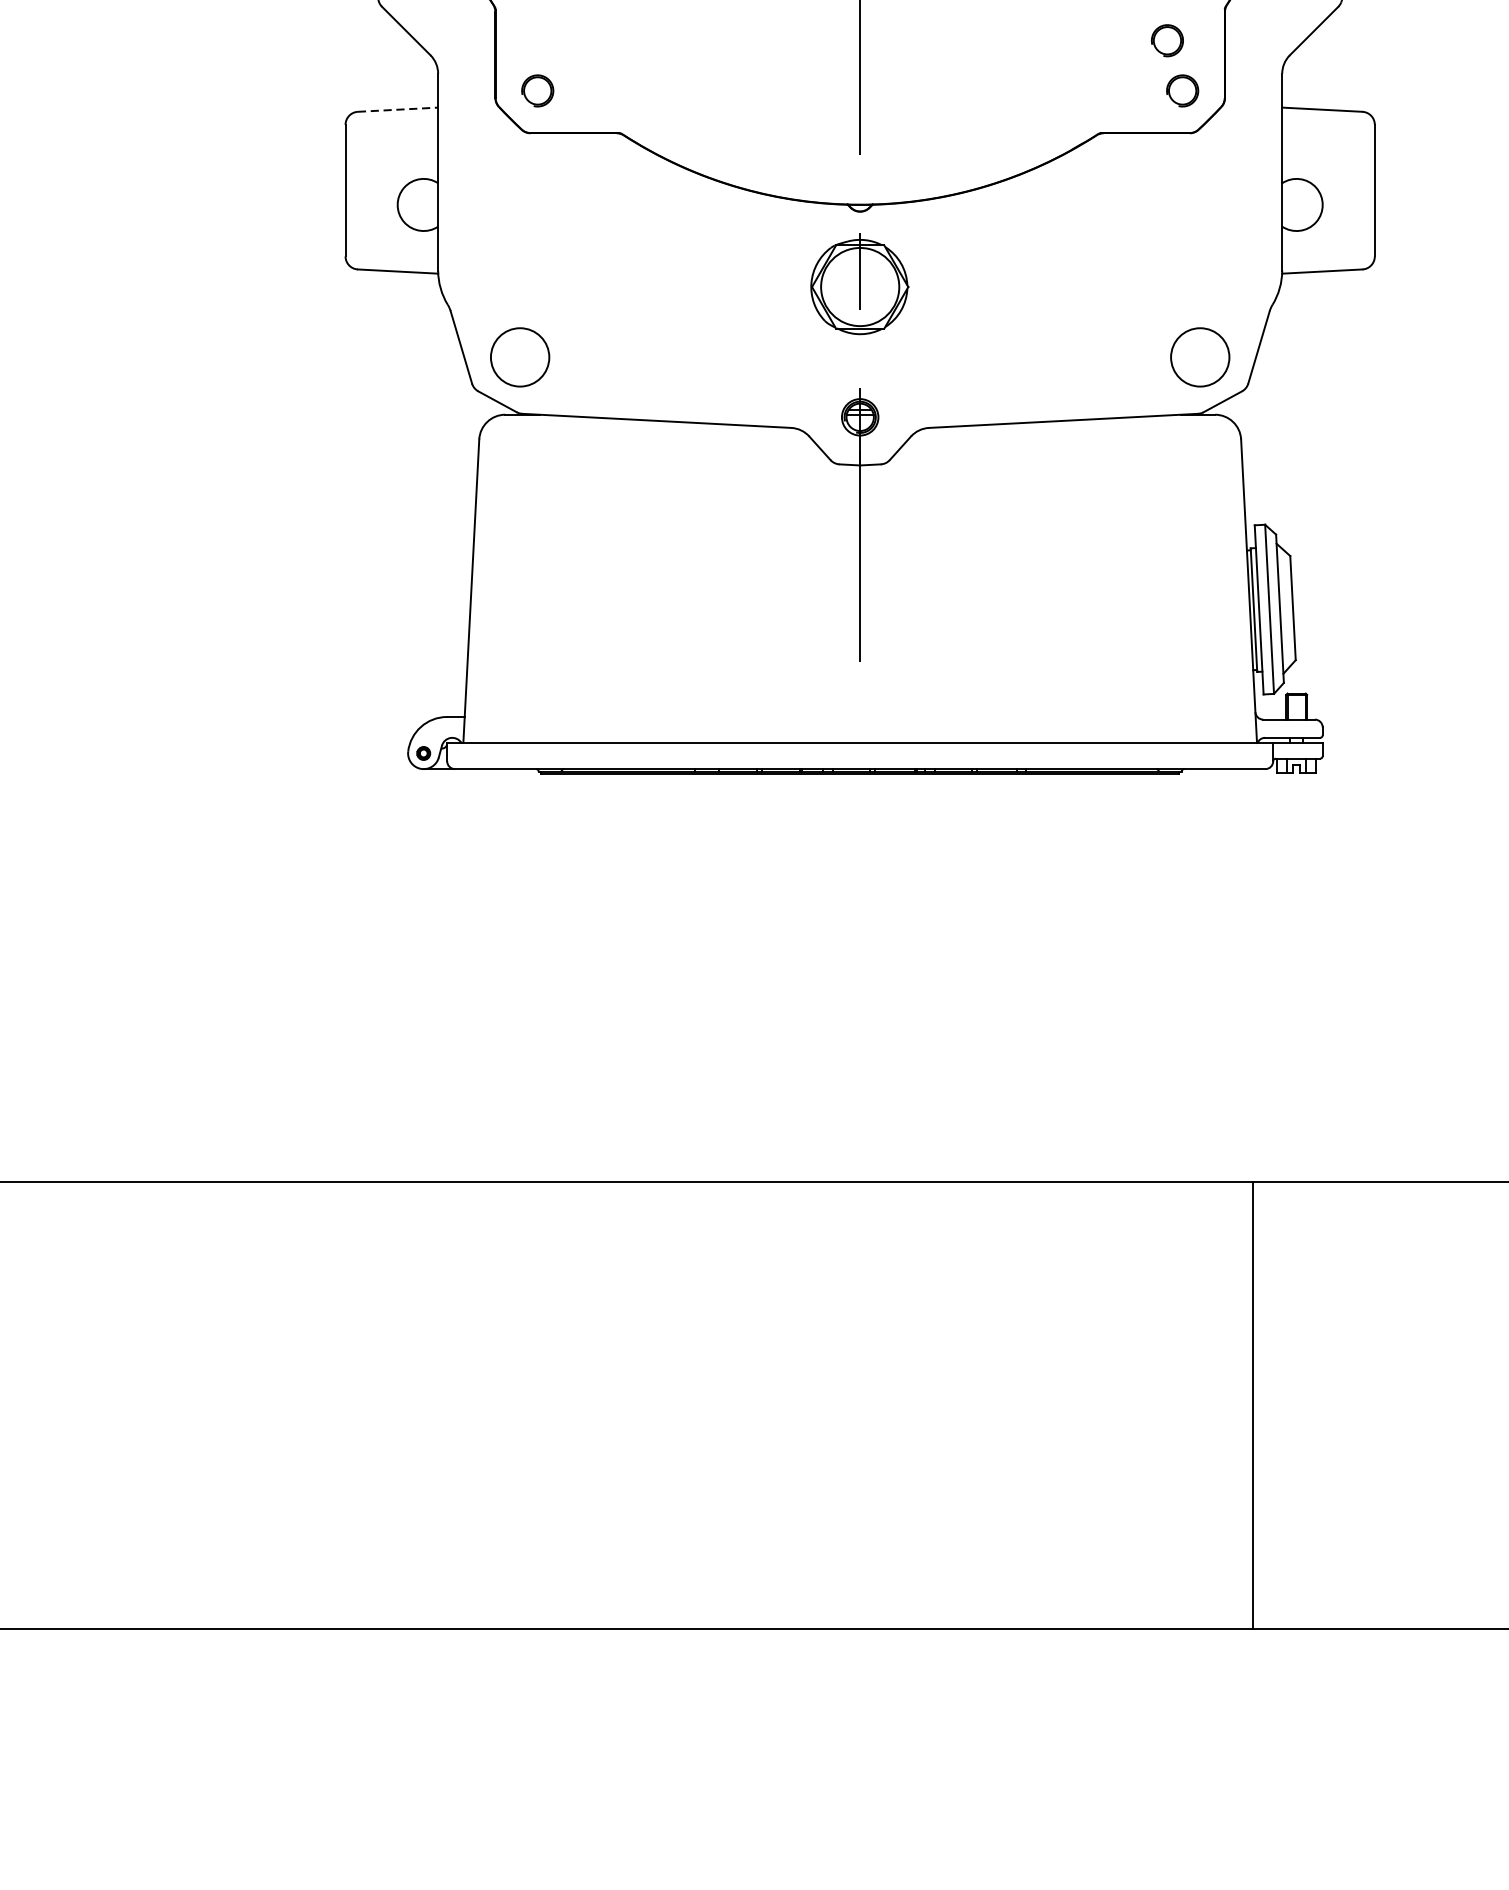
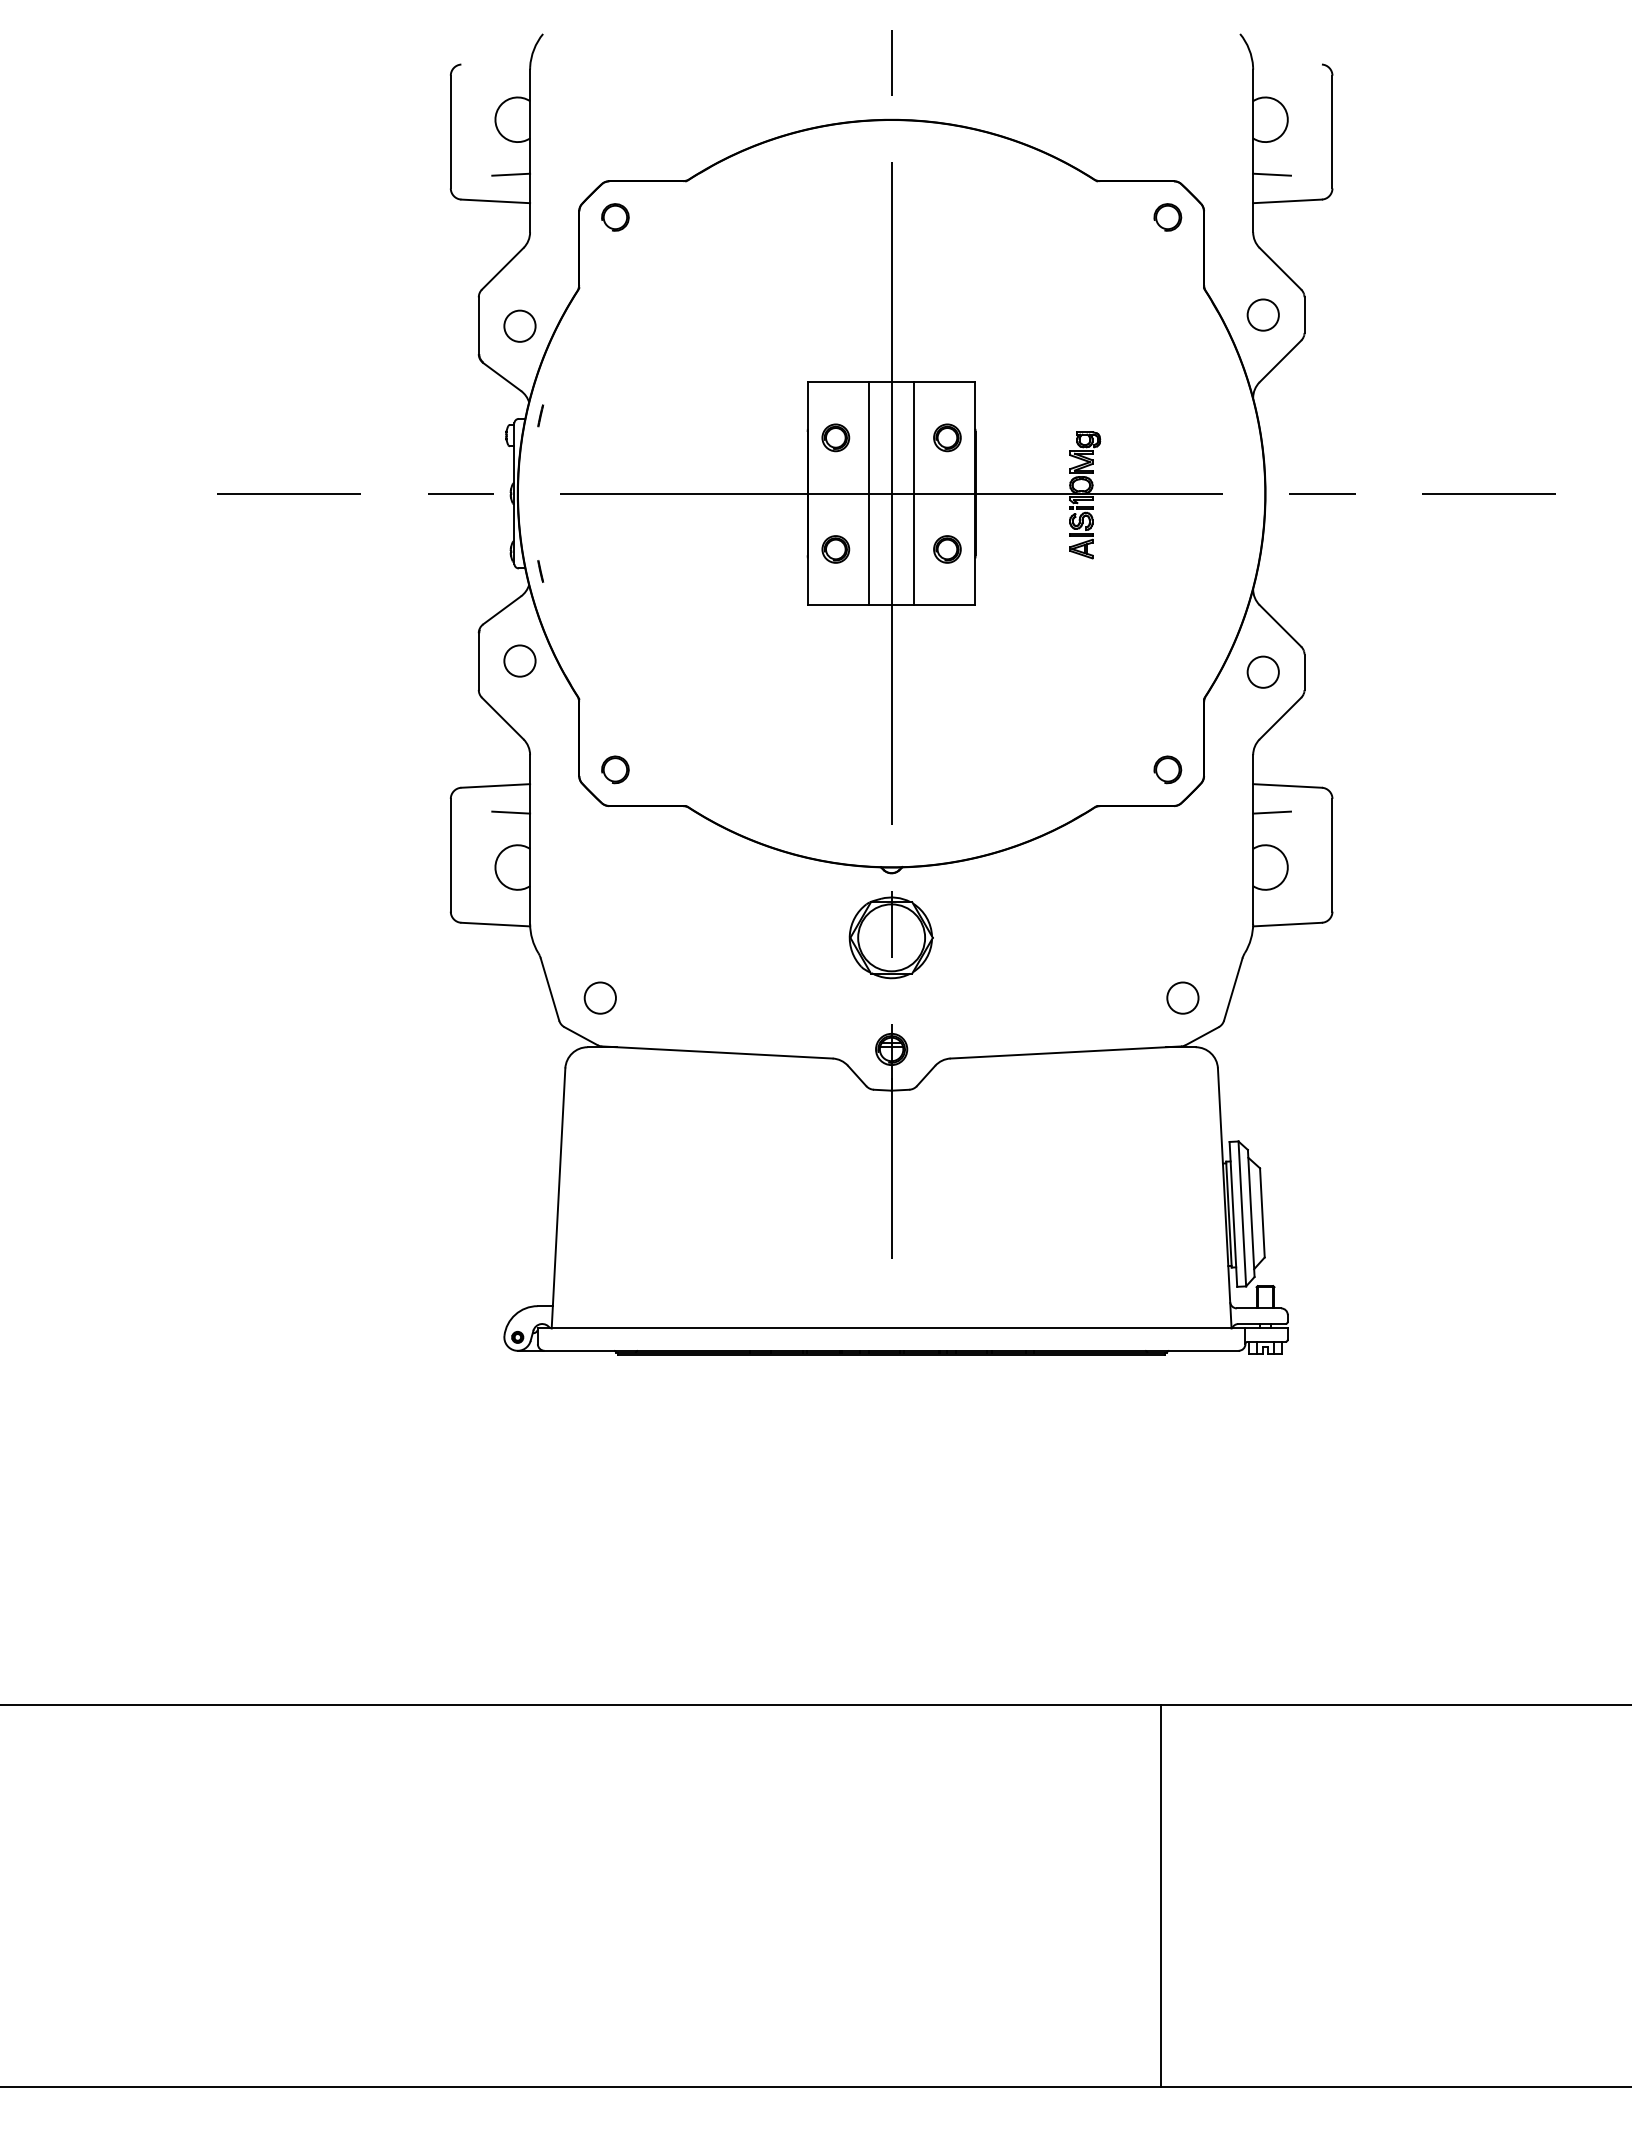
part: (1167, 40) -> (1154, 726), removed
line: (398, 109) -> (496, 785), dashed -> solid
line: (416, 140) -> (511, 812), added
line: (1304, 140) -> (1272, 812), added
circle: (519, 356) -> (599, 997), size x0.62
circle: (1199, 356) -> (1182, 997), size x0.62
line: (1253, 1405) -> (1161, 1895), moved

